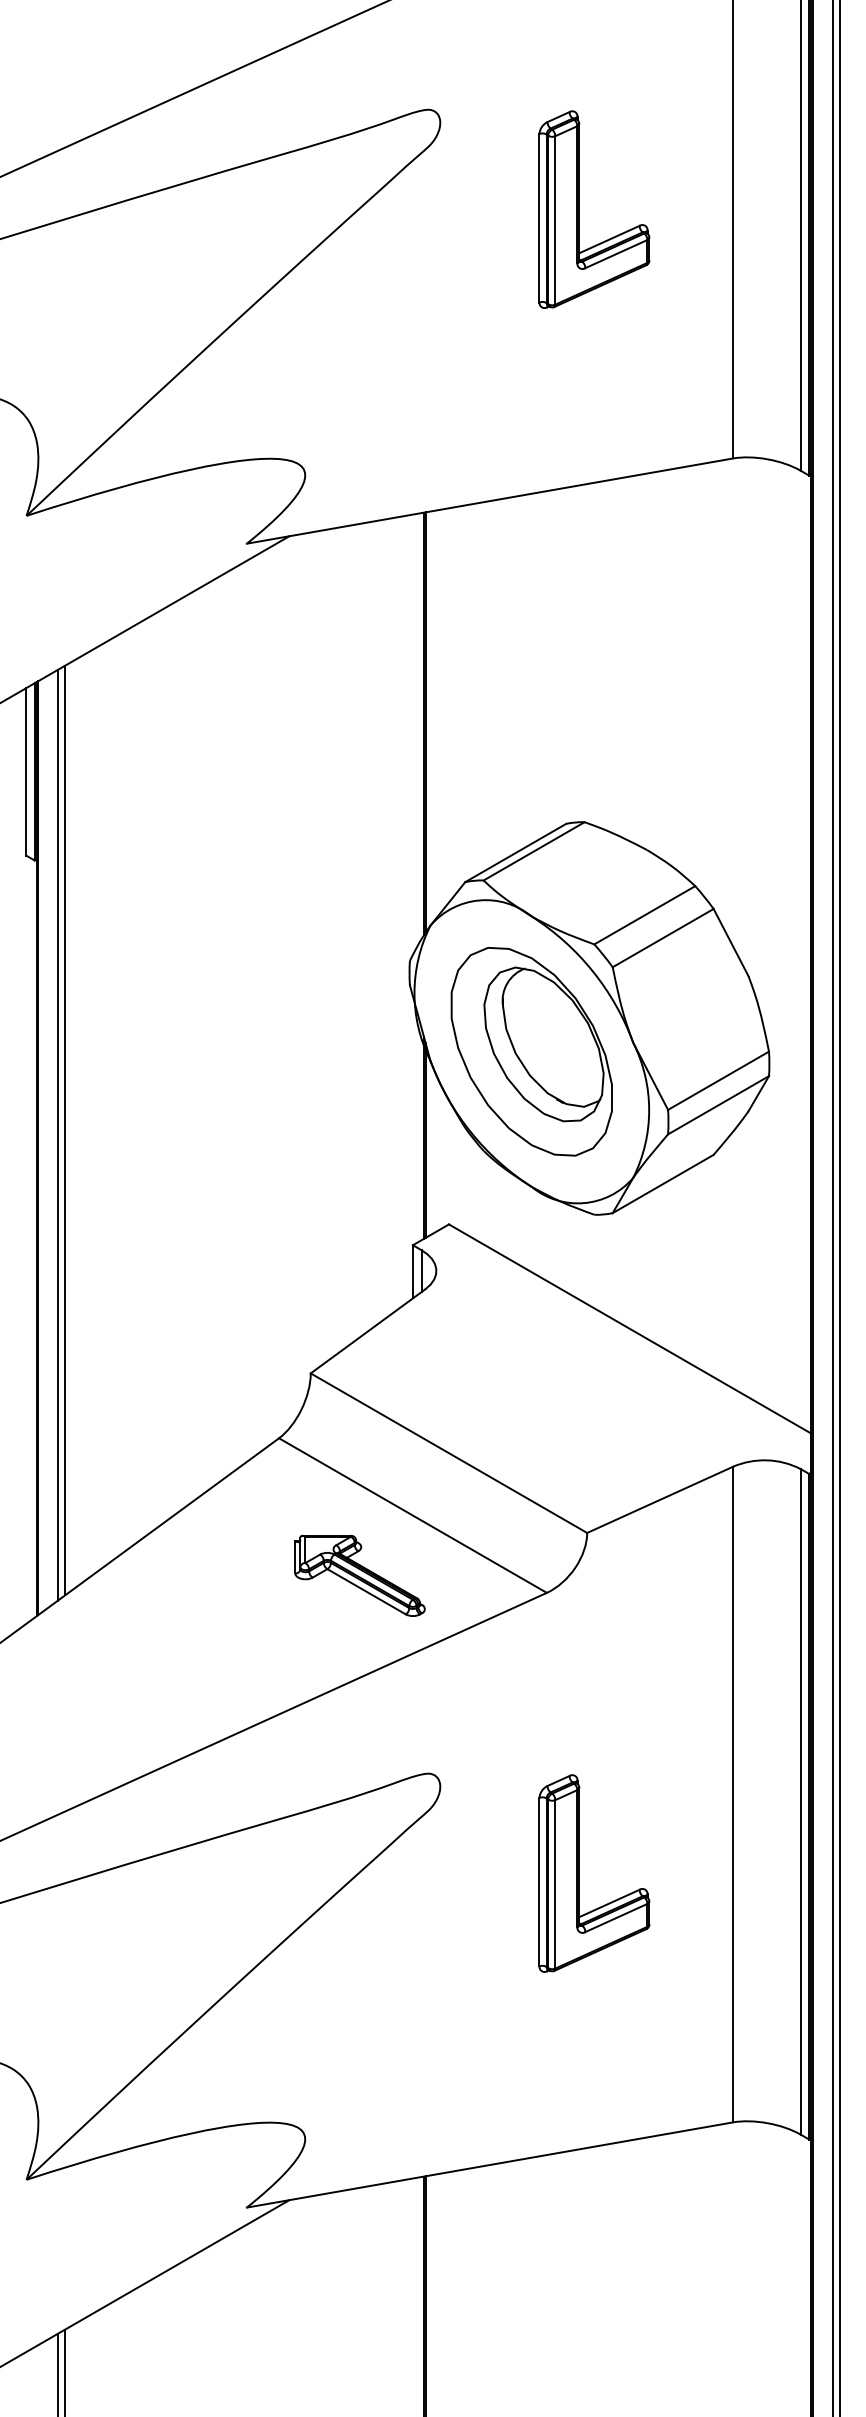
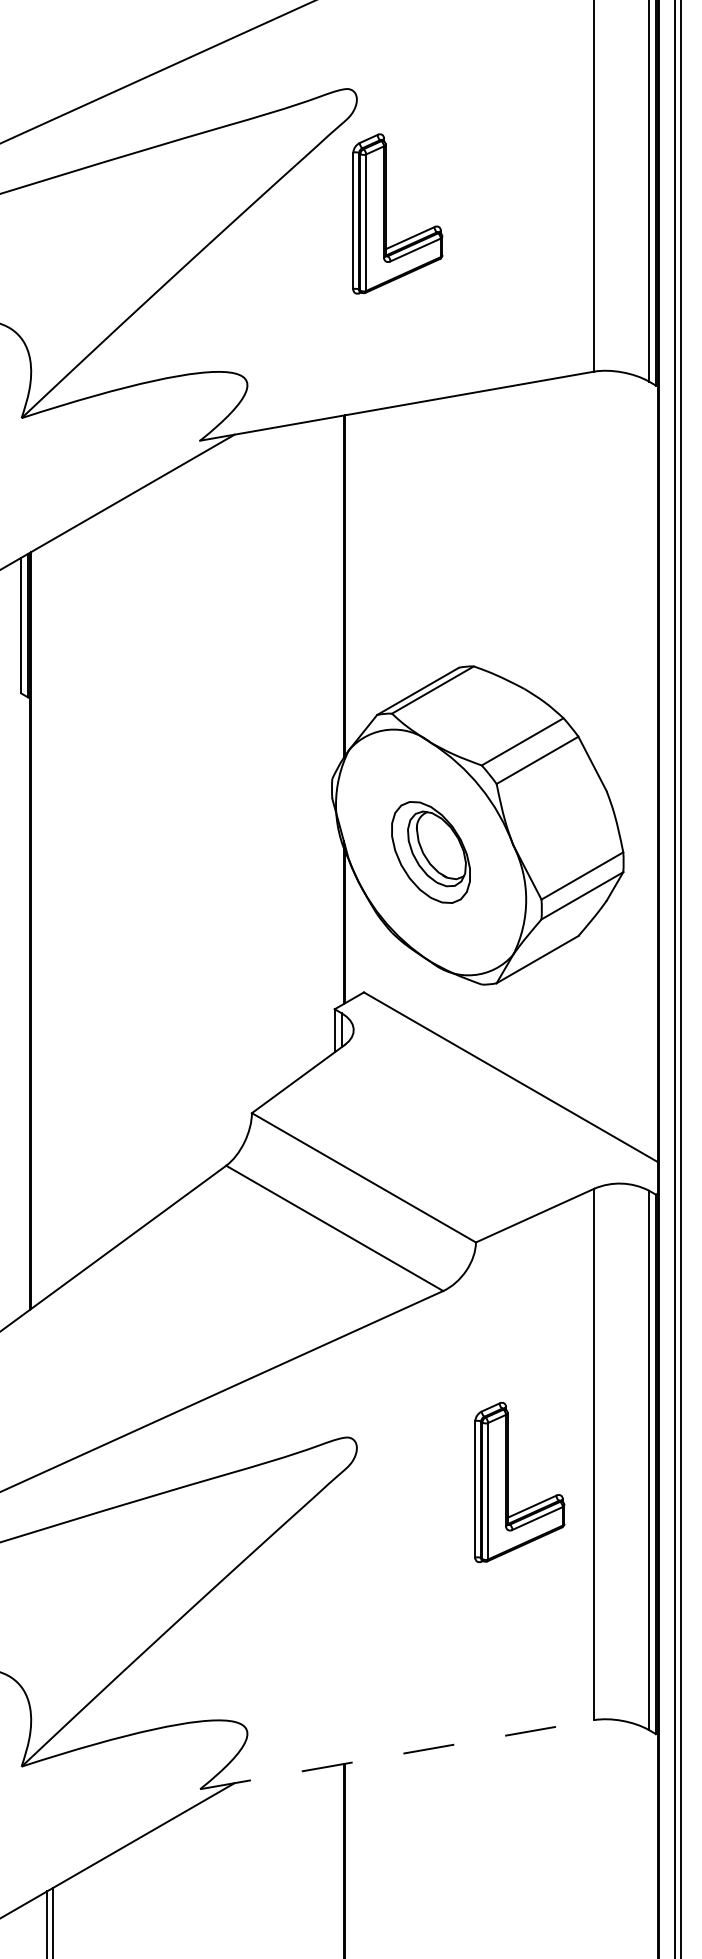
part: (580, 209) -> (386, 213), moved
part: (531, 1051) -> (430, 852), size x0.6
line: (65, 1129) -> (53, 915), removed
line: (58, 1134) -> (47, 919), removed
part: (359, 1574) -> (291, 1276), removed
part: (580, 1873) -> (508, 1482), moved
line: (490, 2164) -> (397, 1754), solid -> dashed

